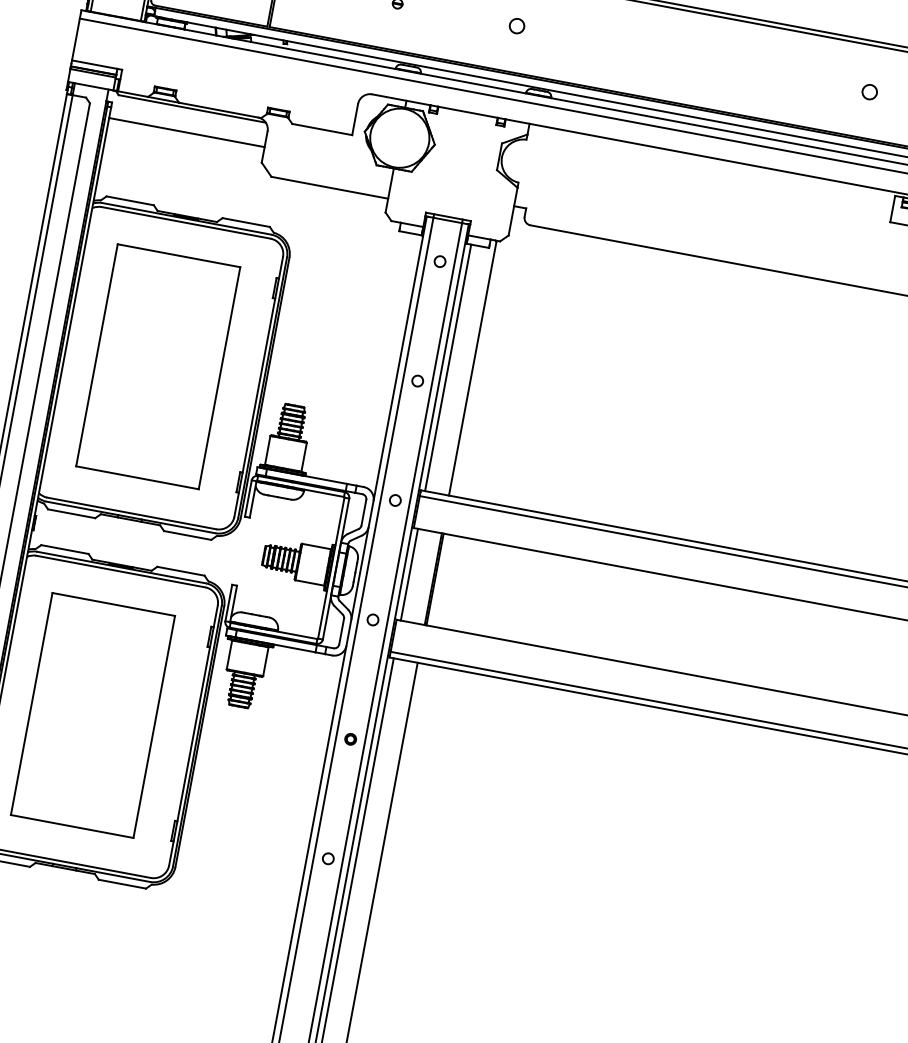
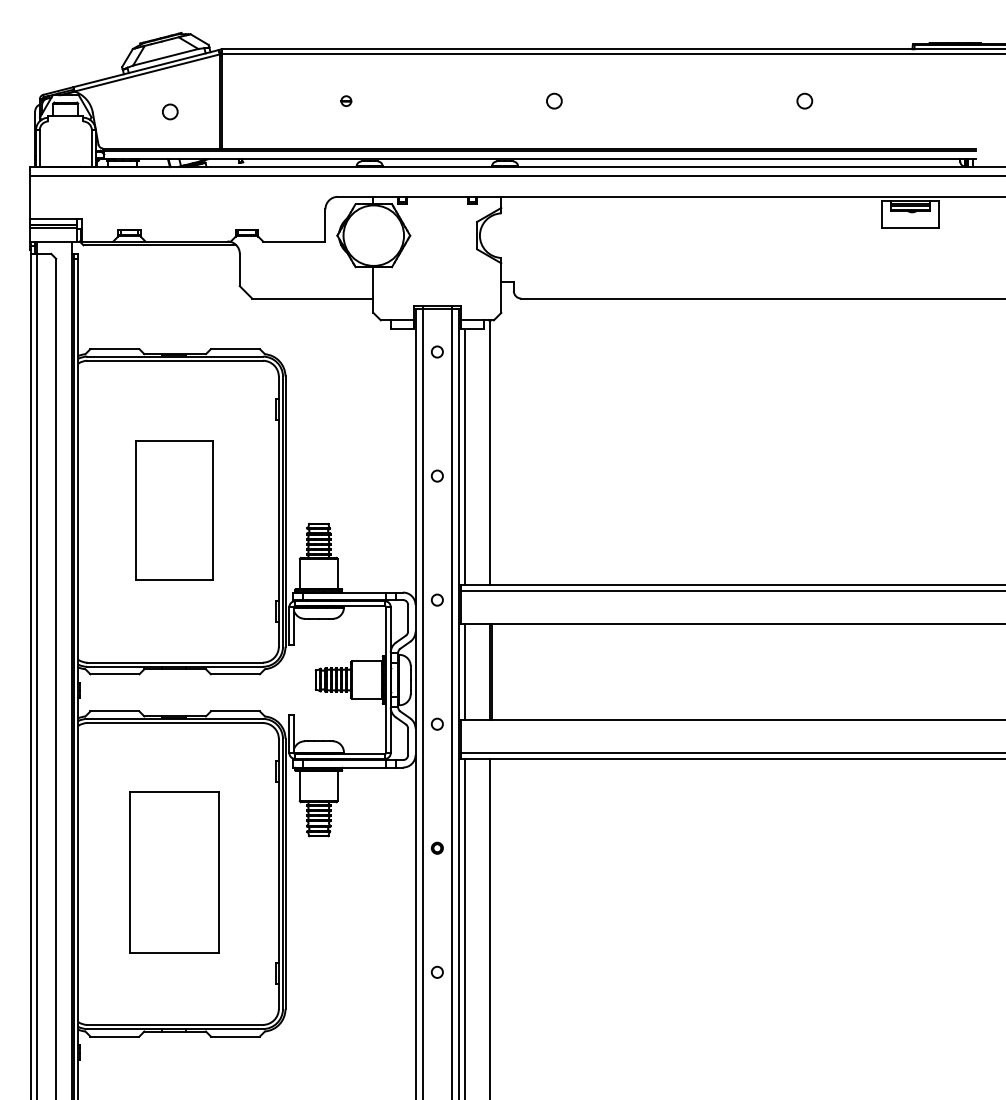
circle: (517, 25) -> (554, 100), moved
circle: (869, 91) -> (804, 100), moved
line: (186, 132) -> (158, 270), removed
part: (158, 366) -> (174, 510), size x0.6
part: (93, 715) -> (174, 872), size x0.7

